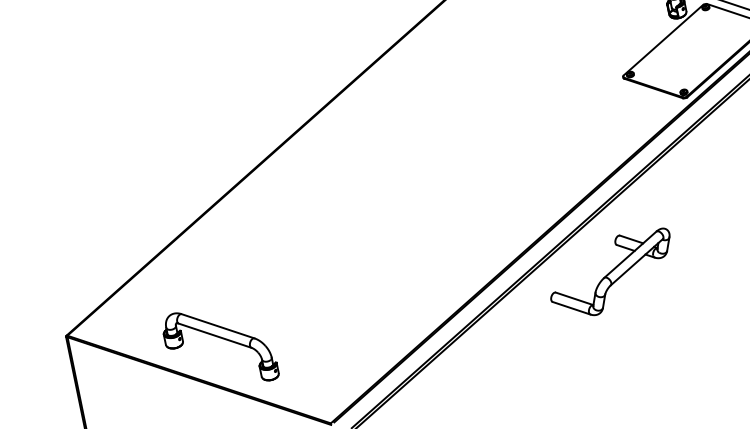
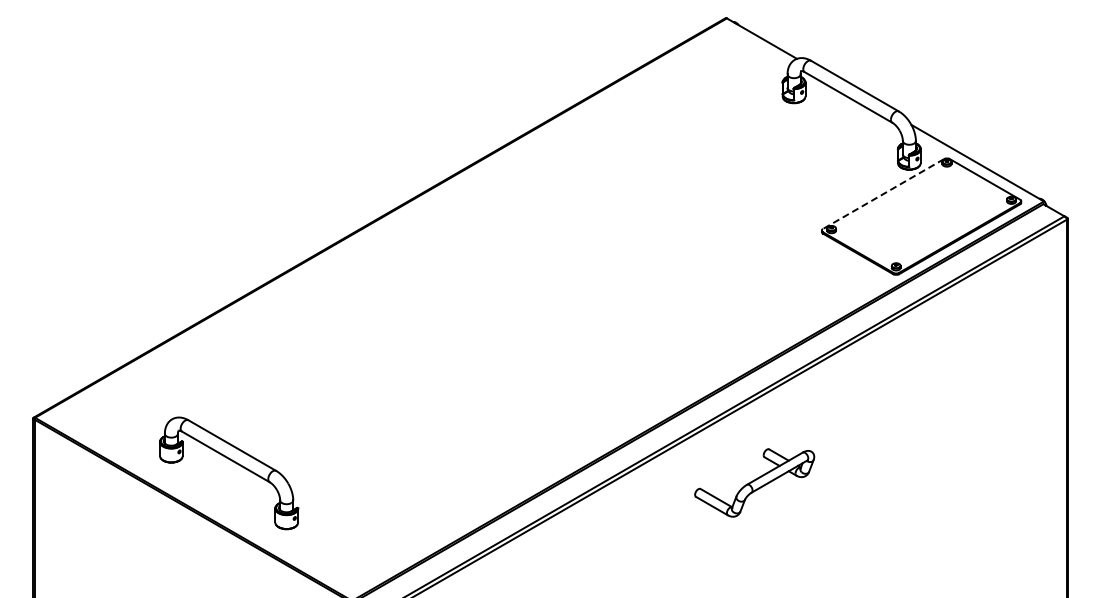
line: (663, 40) -> (883, 194), solid -> dashed
part: (611, 274) -> (754, 482), size x0.7

